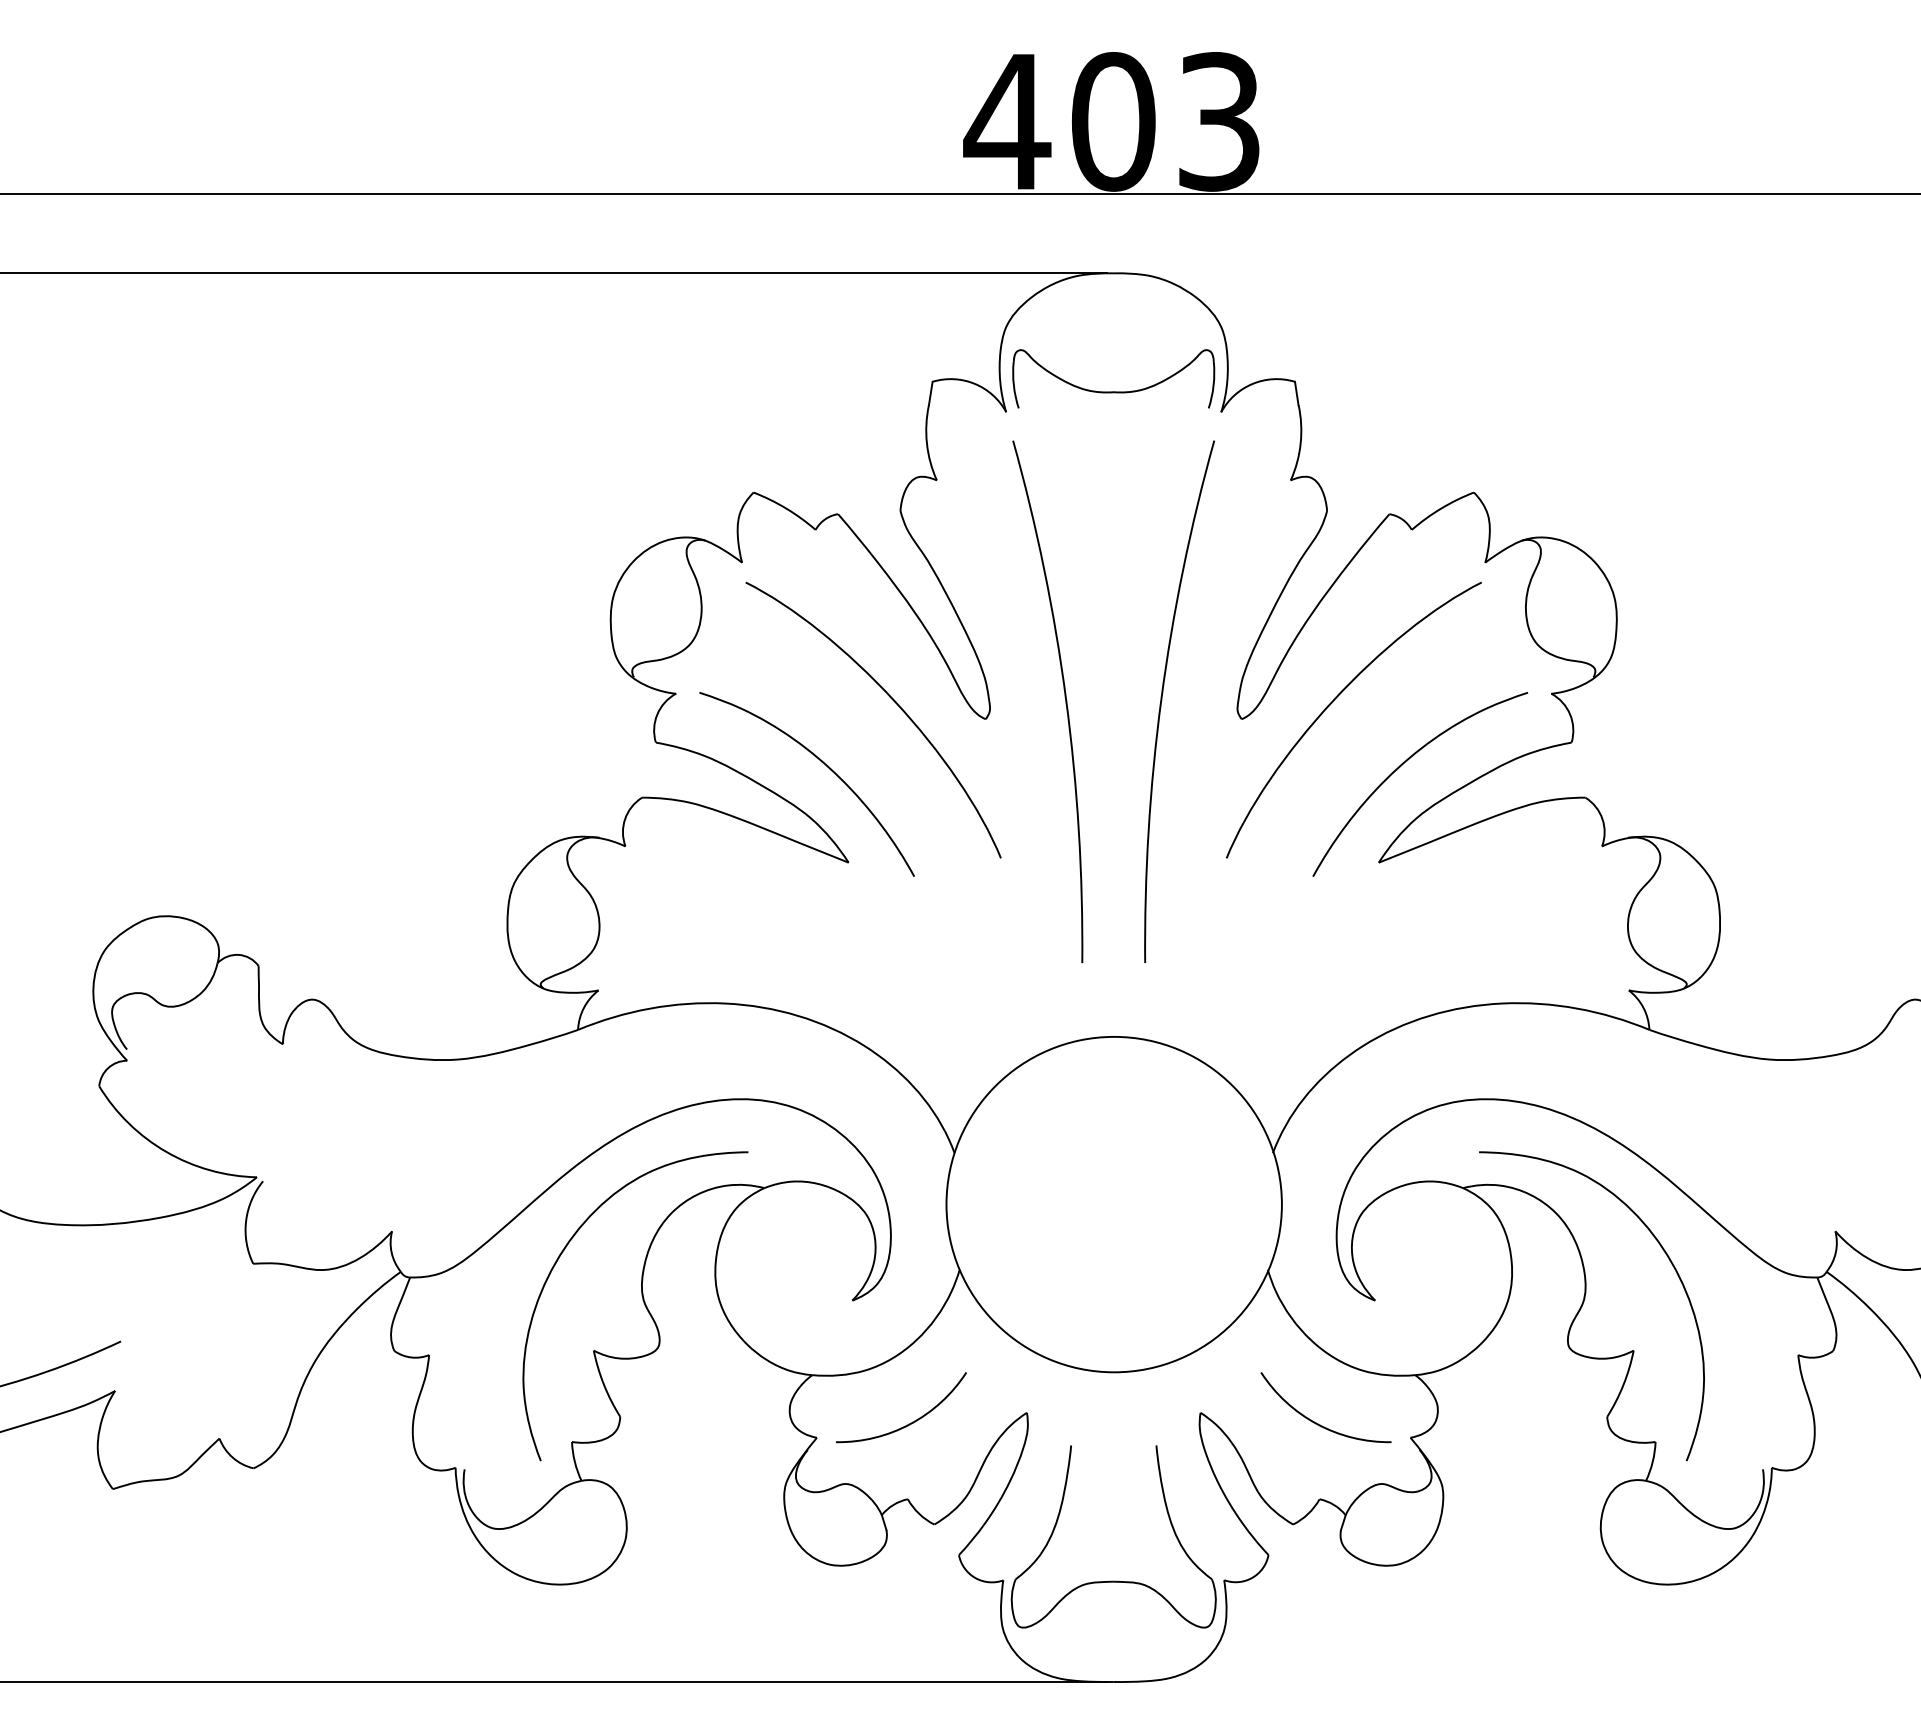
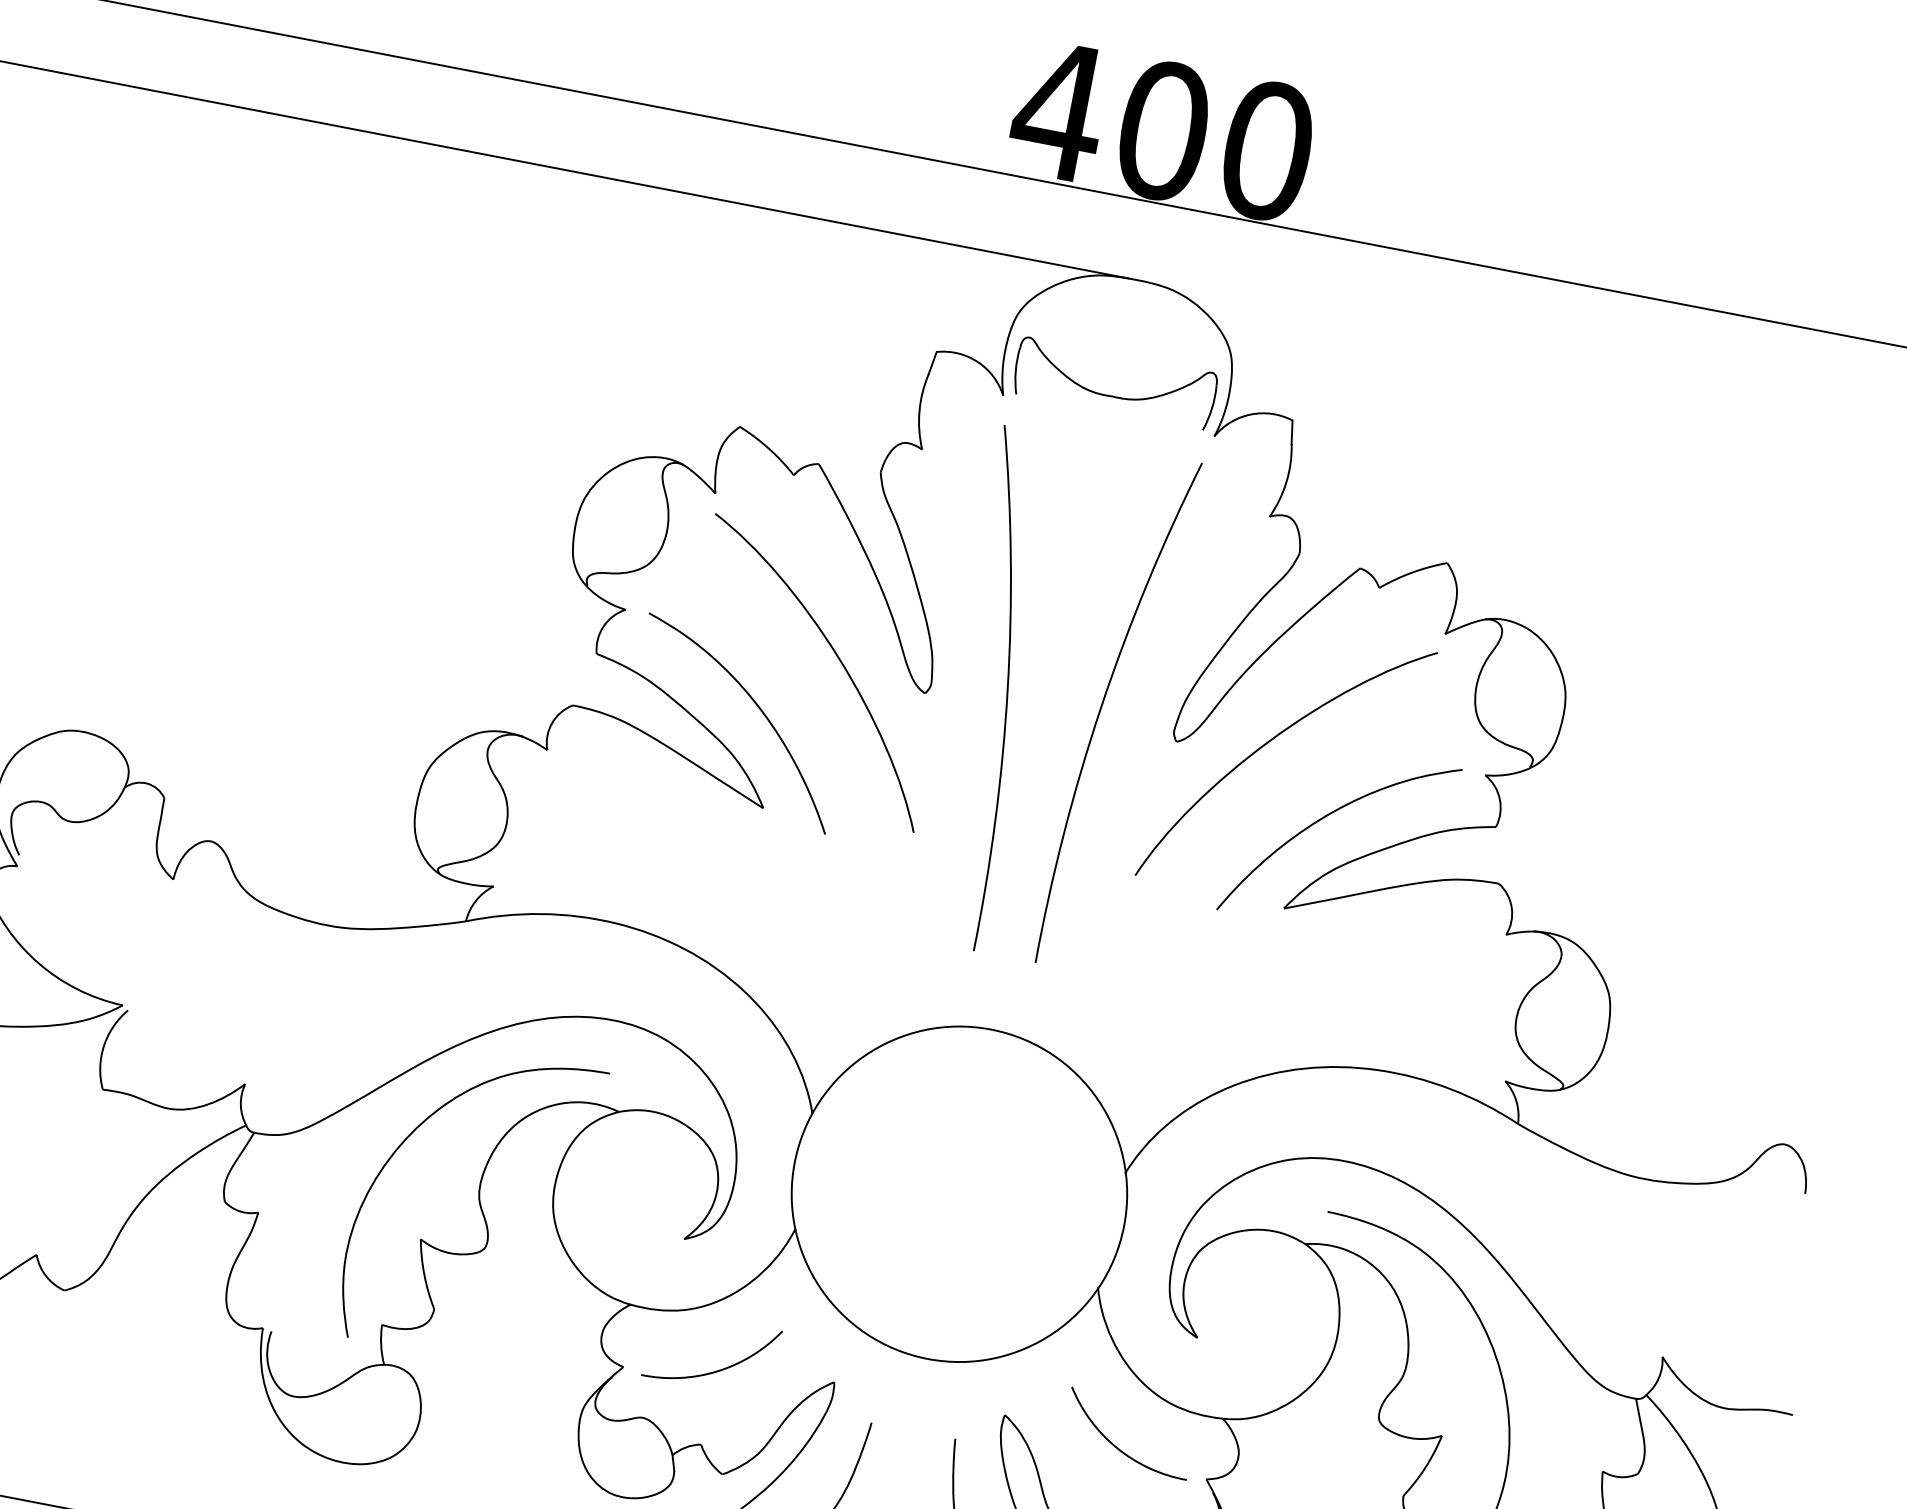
text: (1219, 121) -> (1267, 150), 403 -> 400

